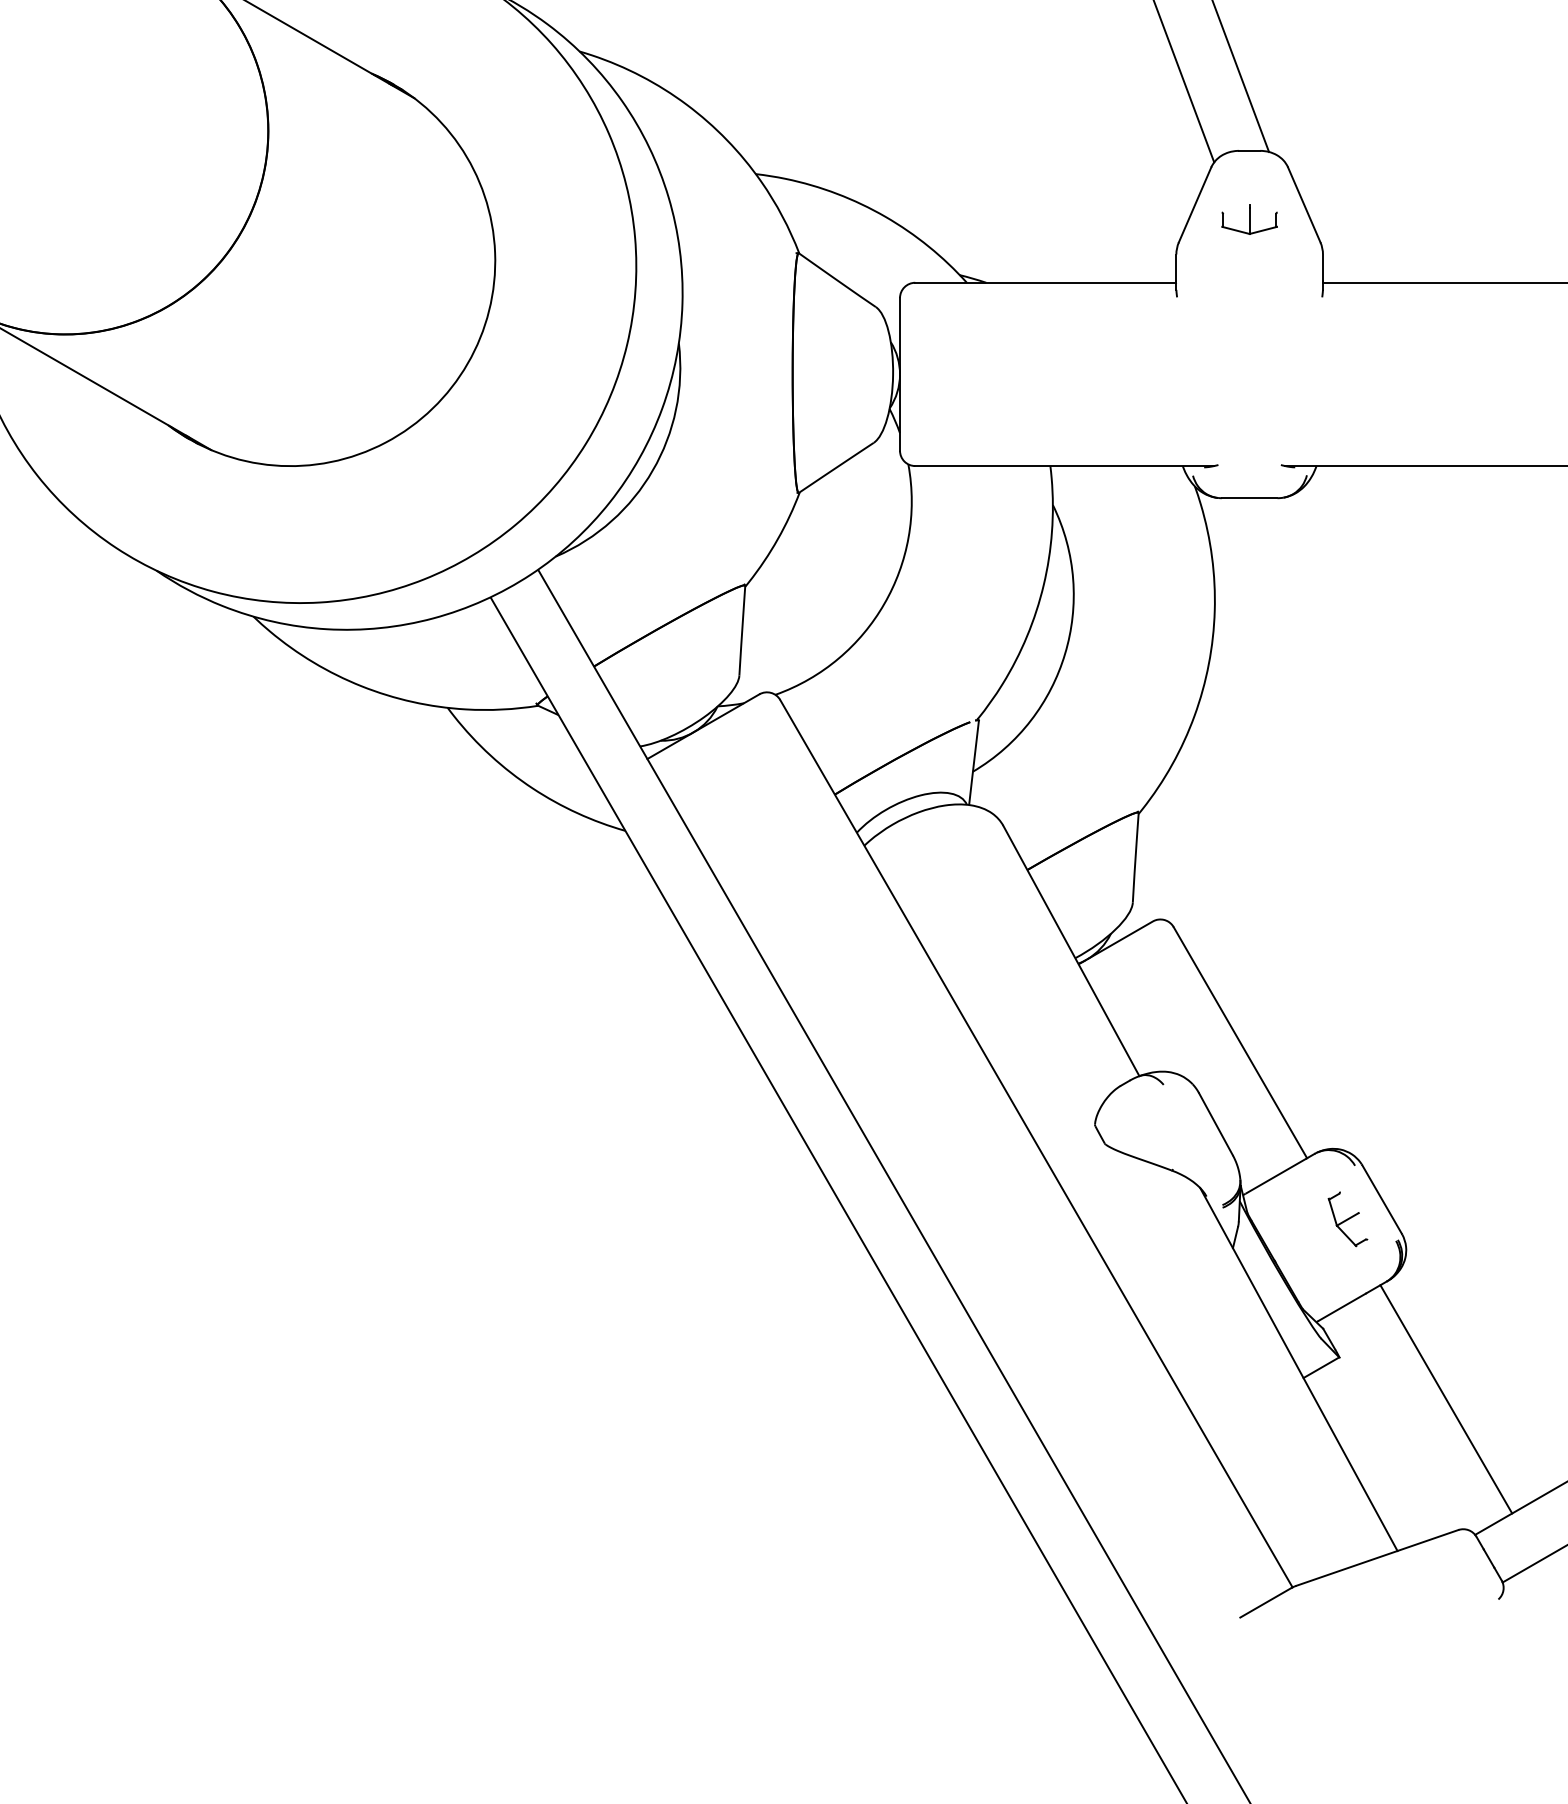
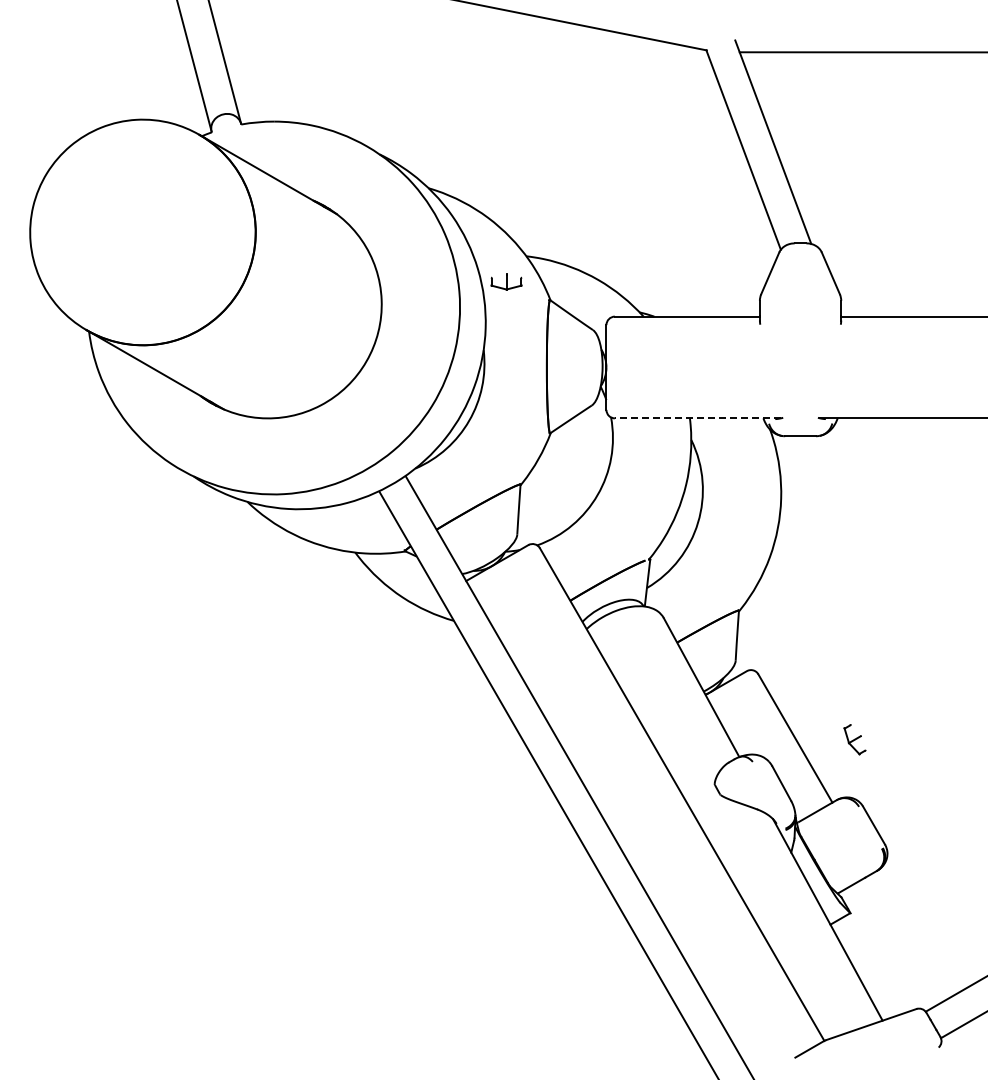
part: (1249, 219) -> (506, 281), moved
line: (1064, 466) -> (697, 418), solid -> dashed
part: (1346, 1219) -> (854, 739), moved
line: (1445, 1399) -> (909, 936), removed

